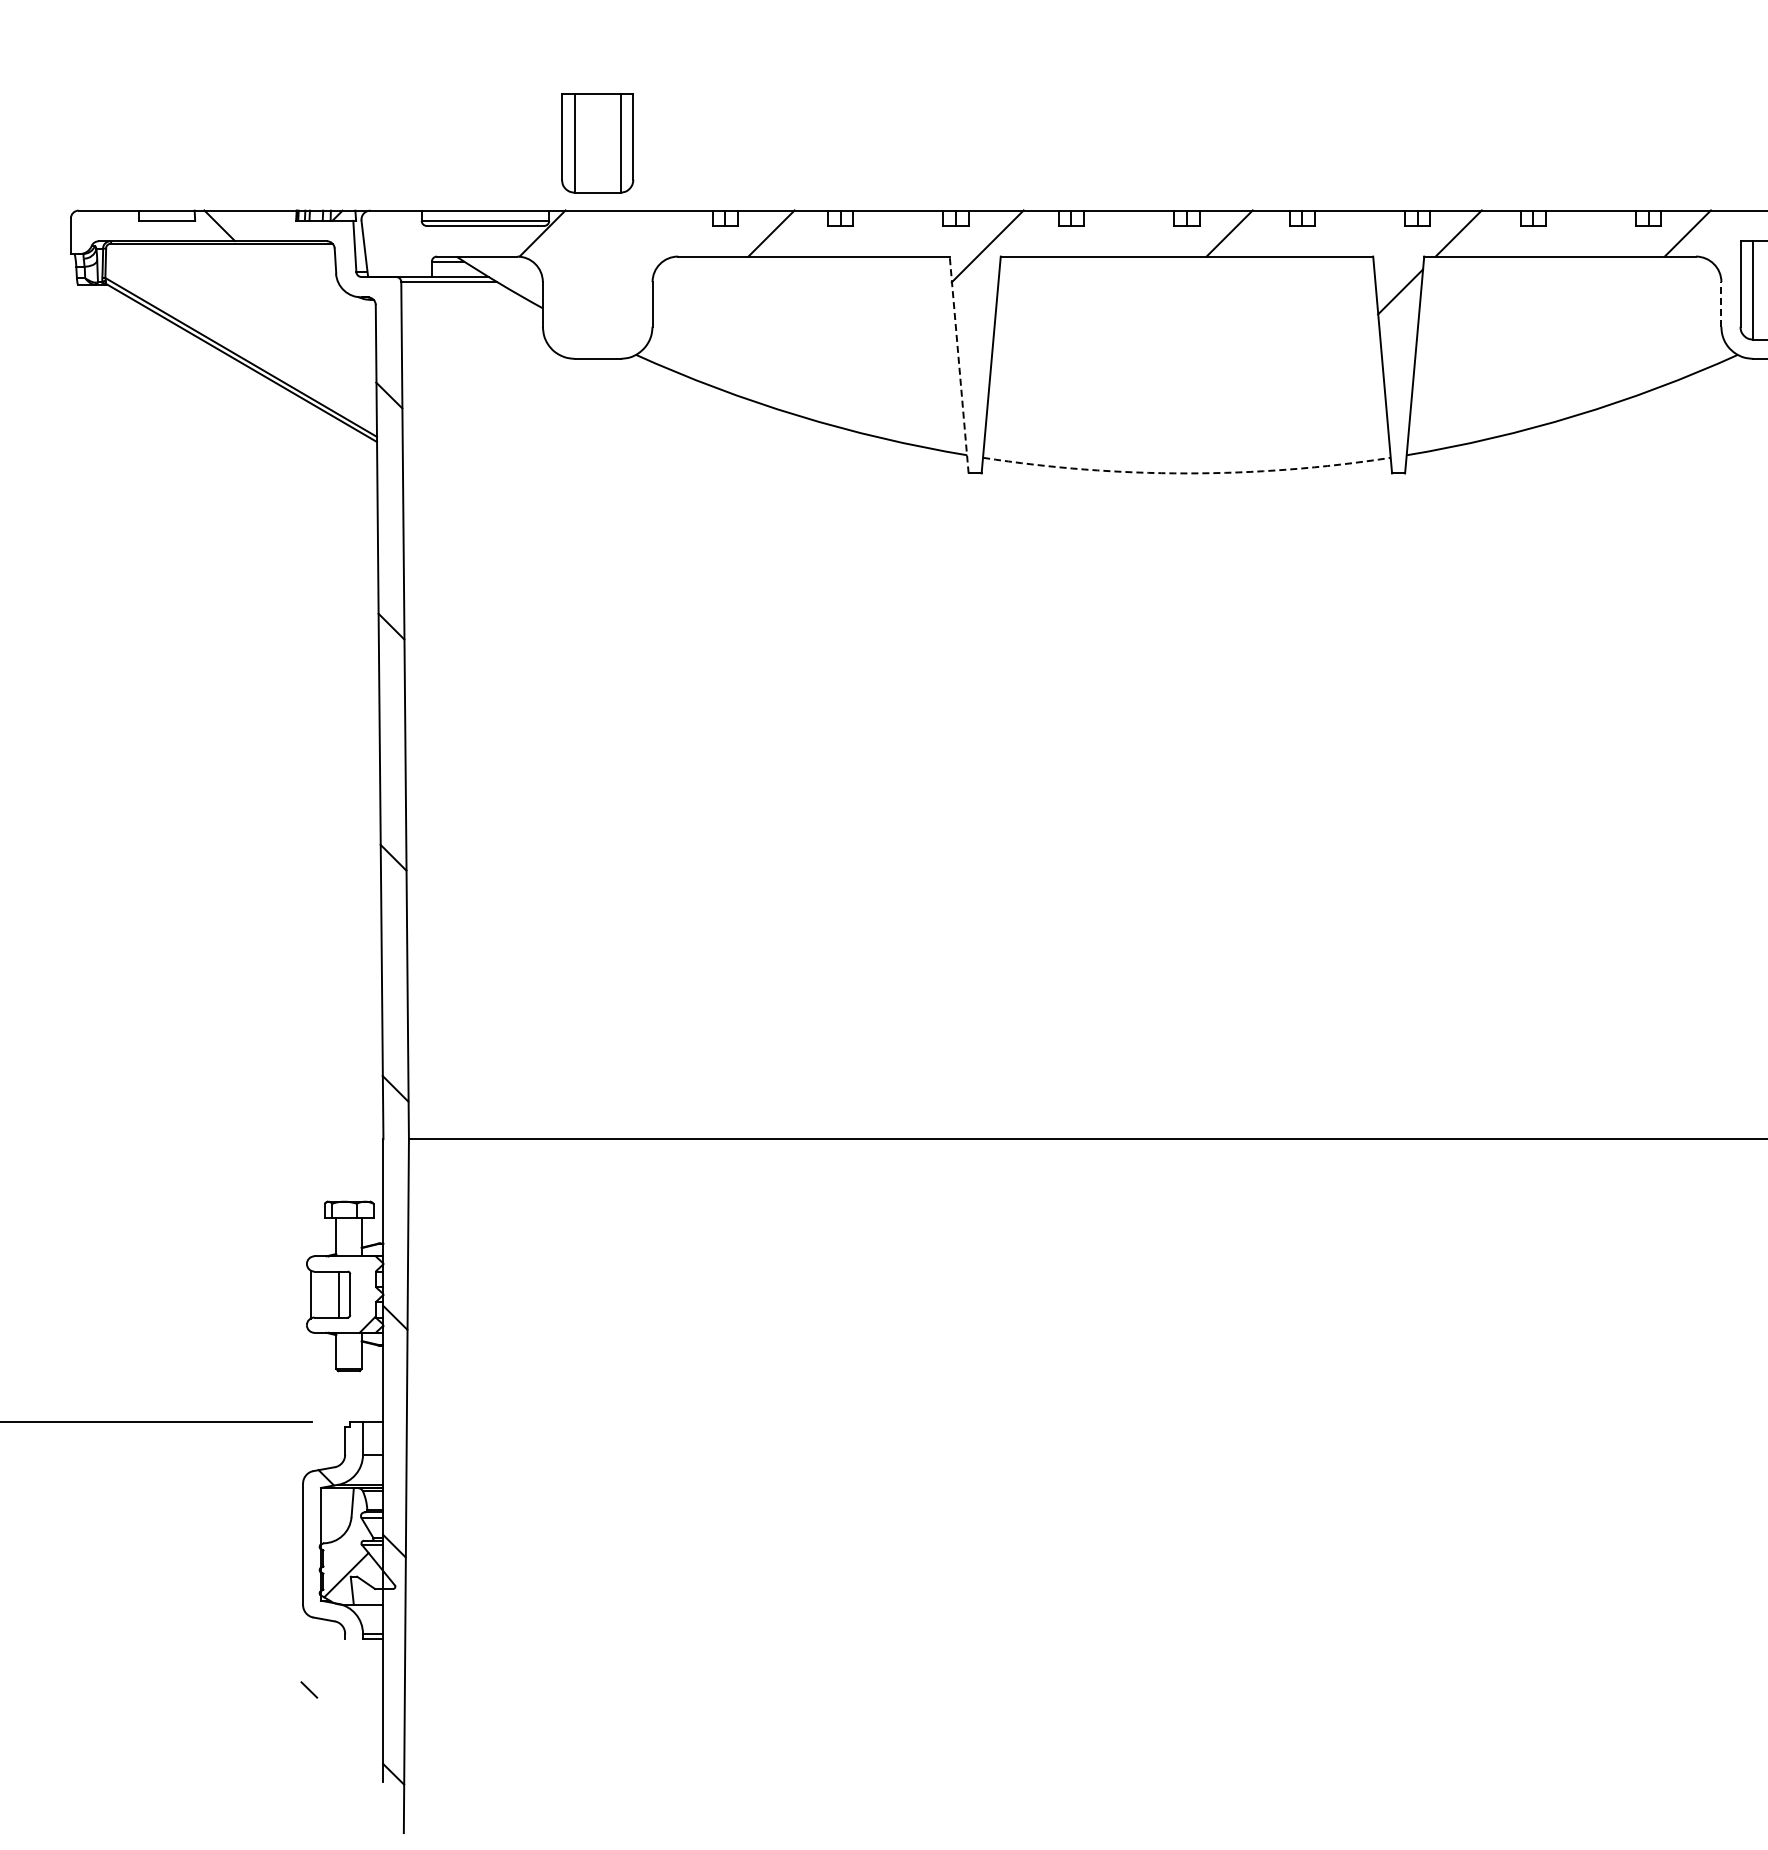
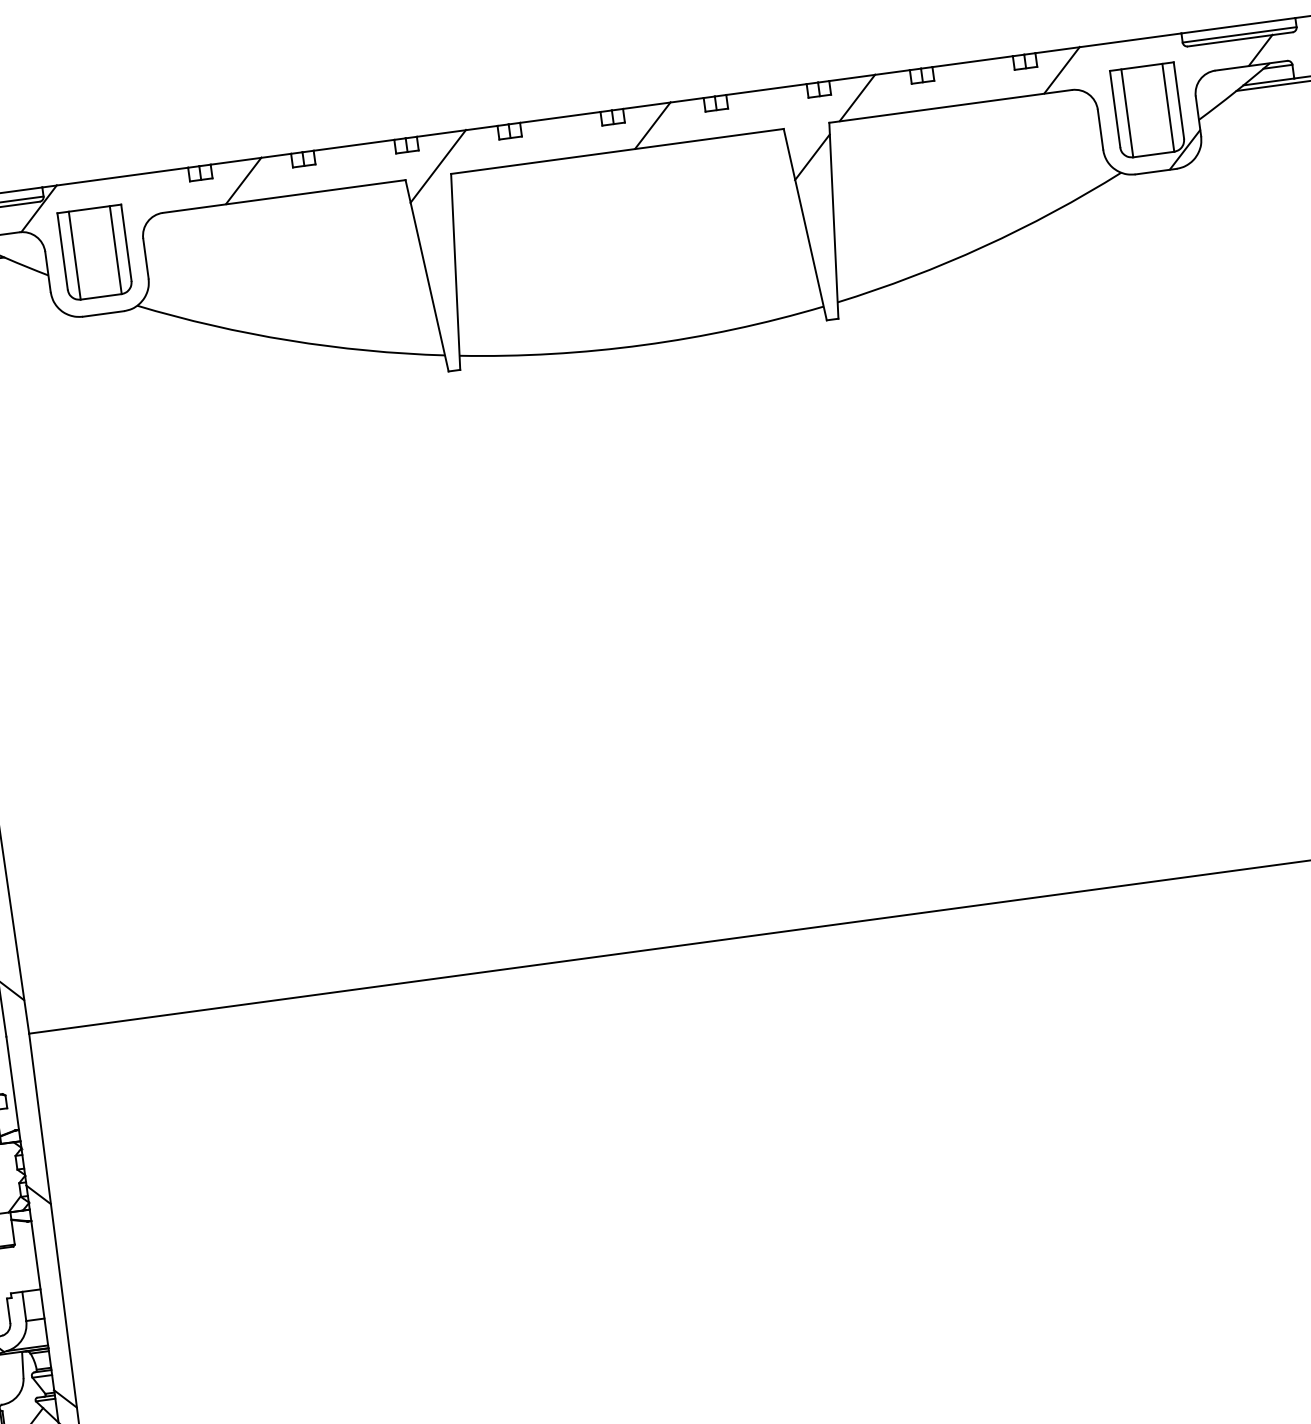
part: (597, 143) -> (95, 252), moved
line: (1721, 303) -> (1100, 128), dashed -> solid
line: (959, 365) -> (427, 276), dashed -> solid
arc: (1186, 473) -> (643, 345), dashed -> solid

